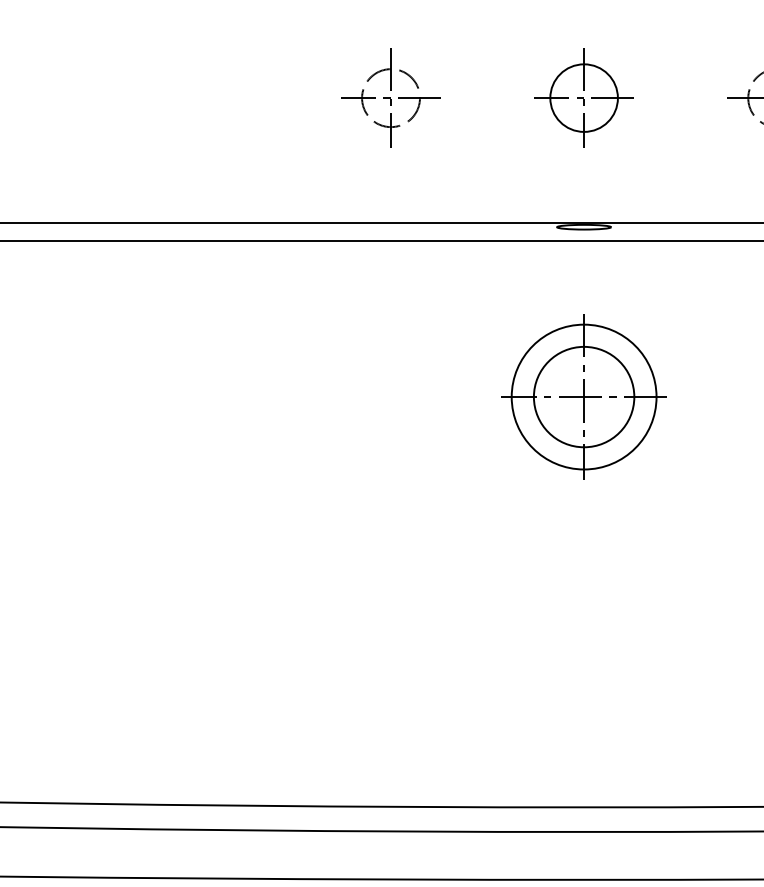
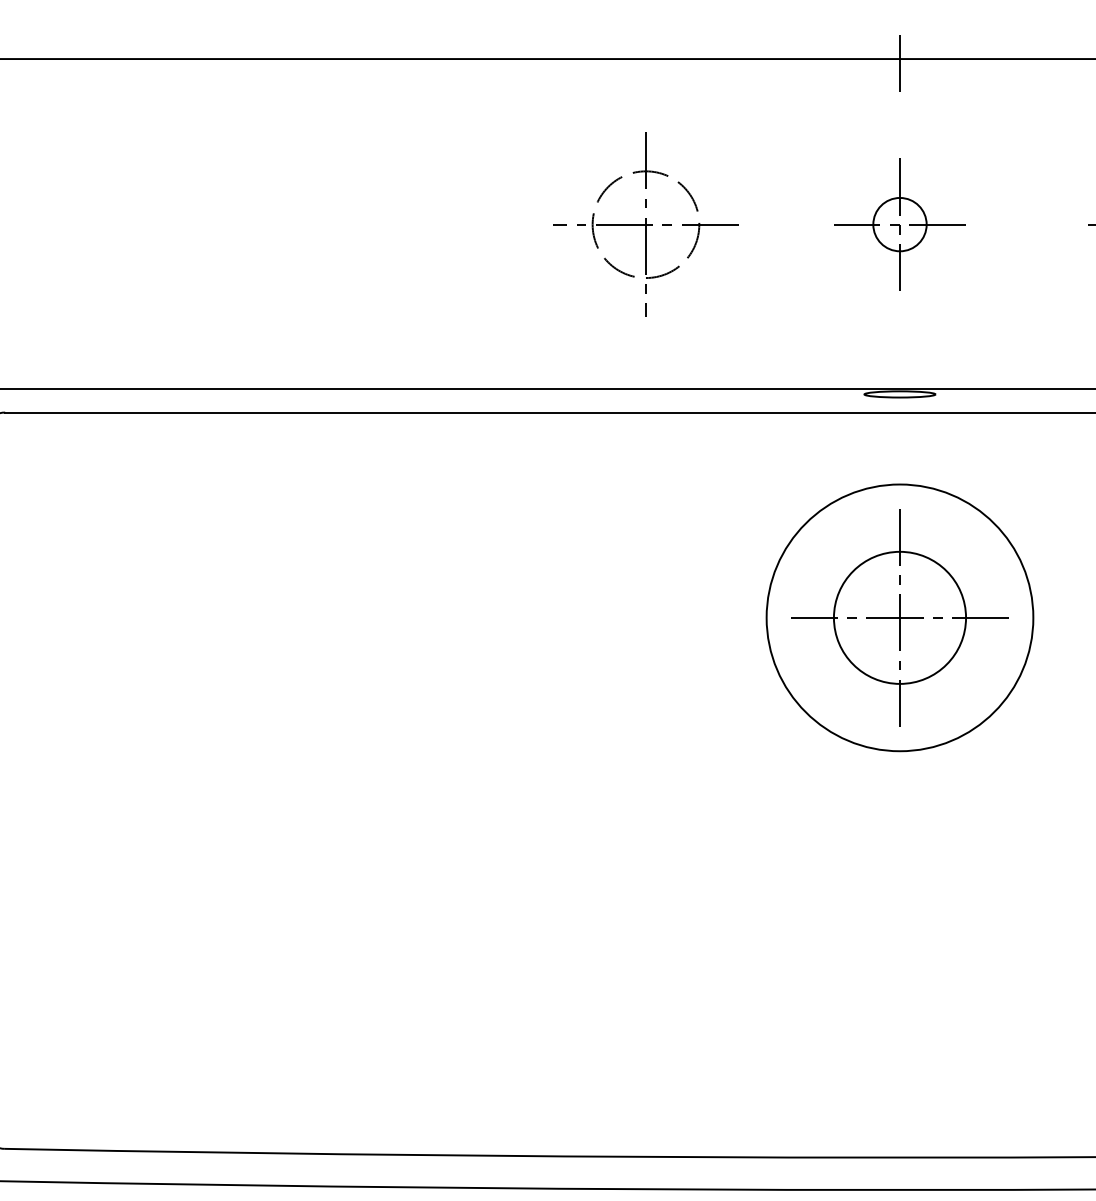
part: (390, 98) -> (645, 224), size x1.4
circle: (583, 98) -> (899, 224), size x0.6
circle: (583, 396) -> (899, 617), size x1.4

